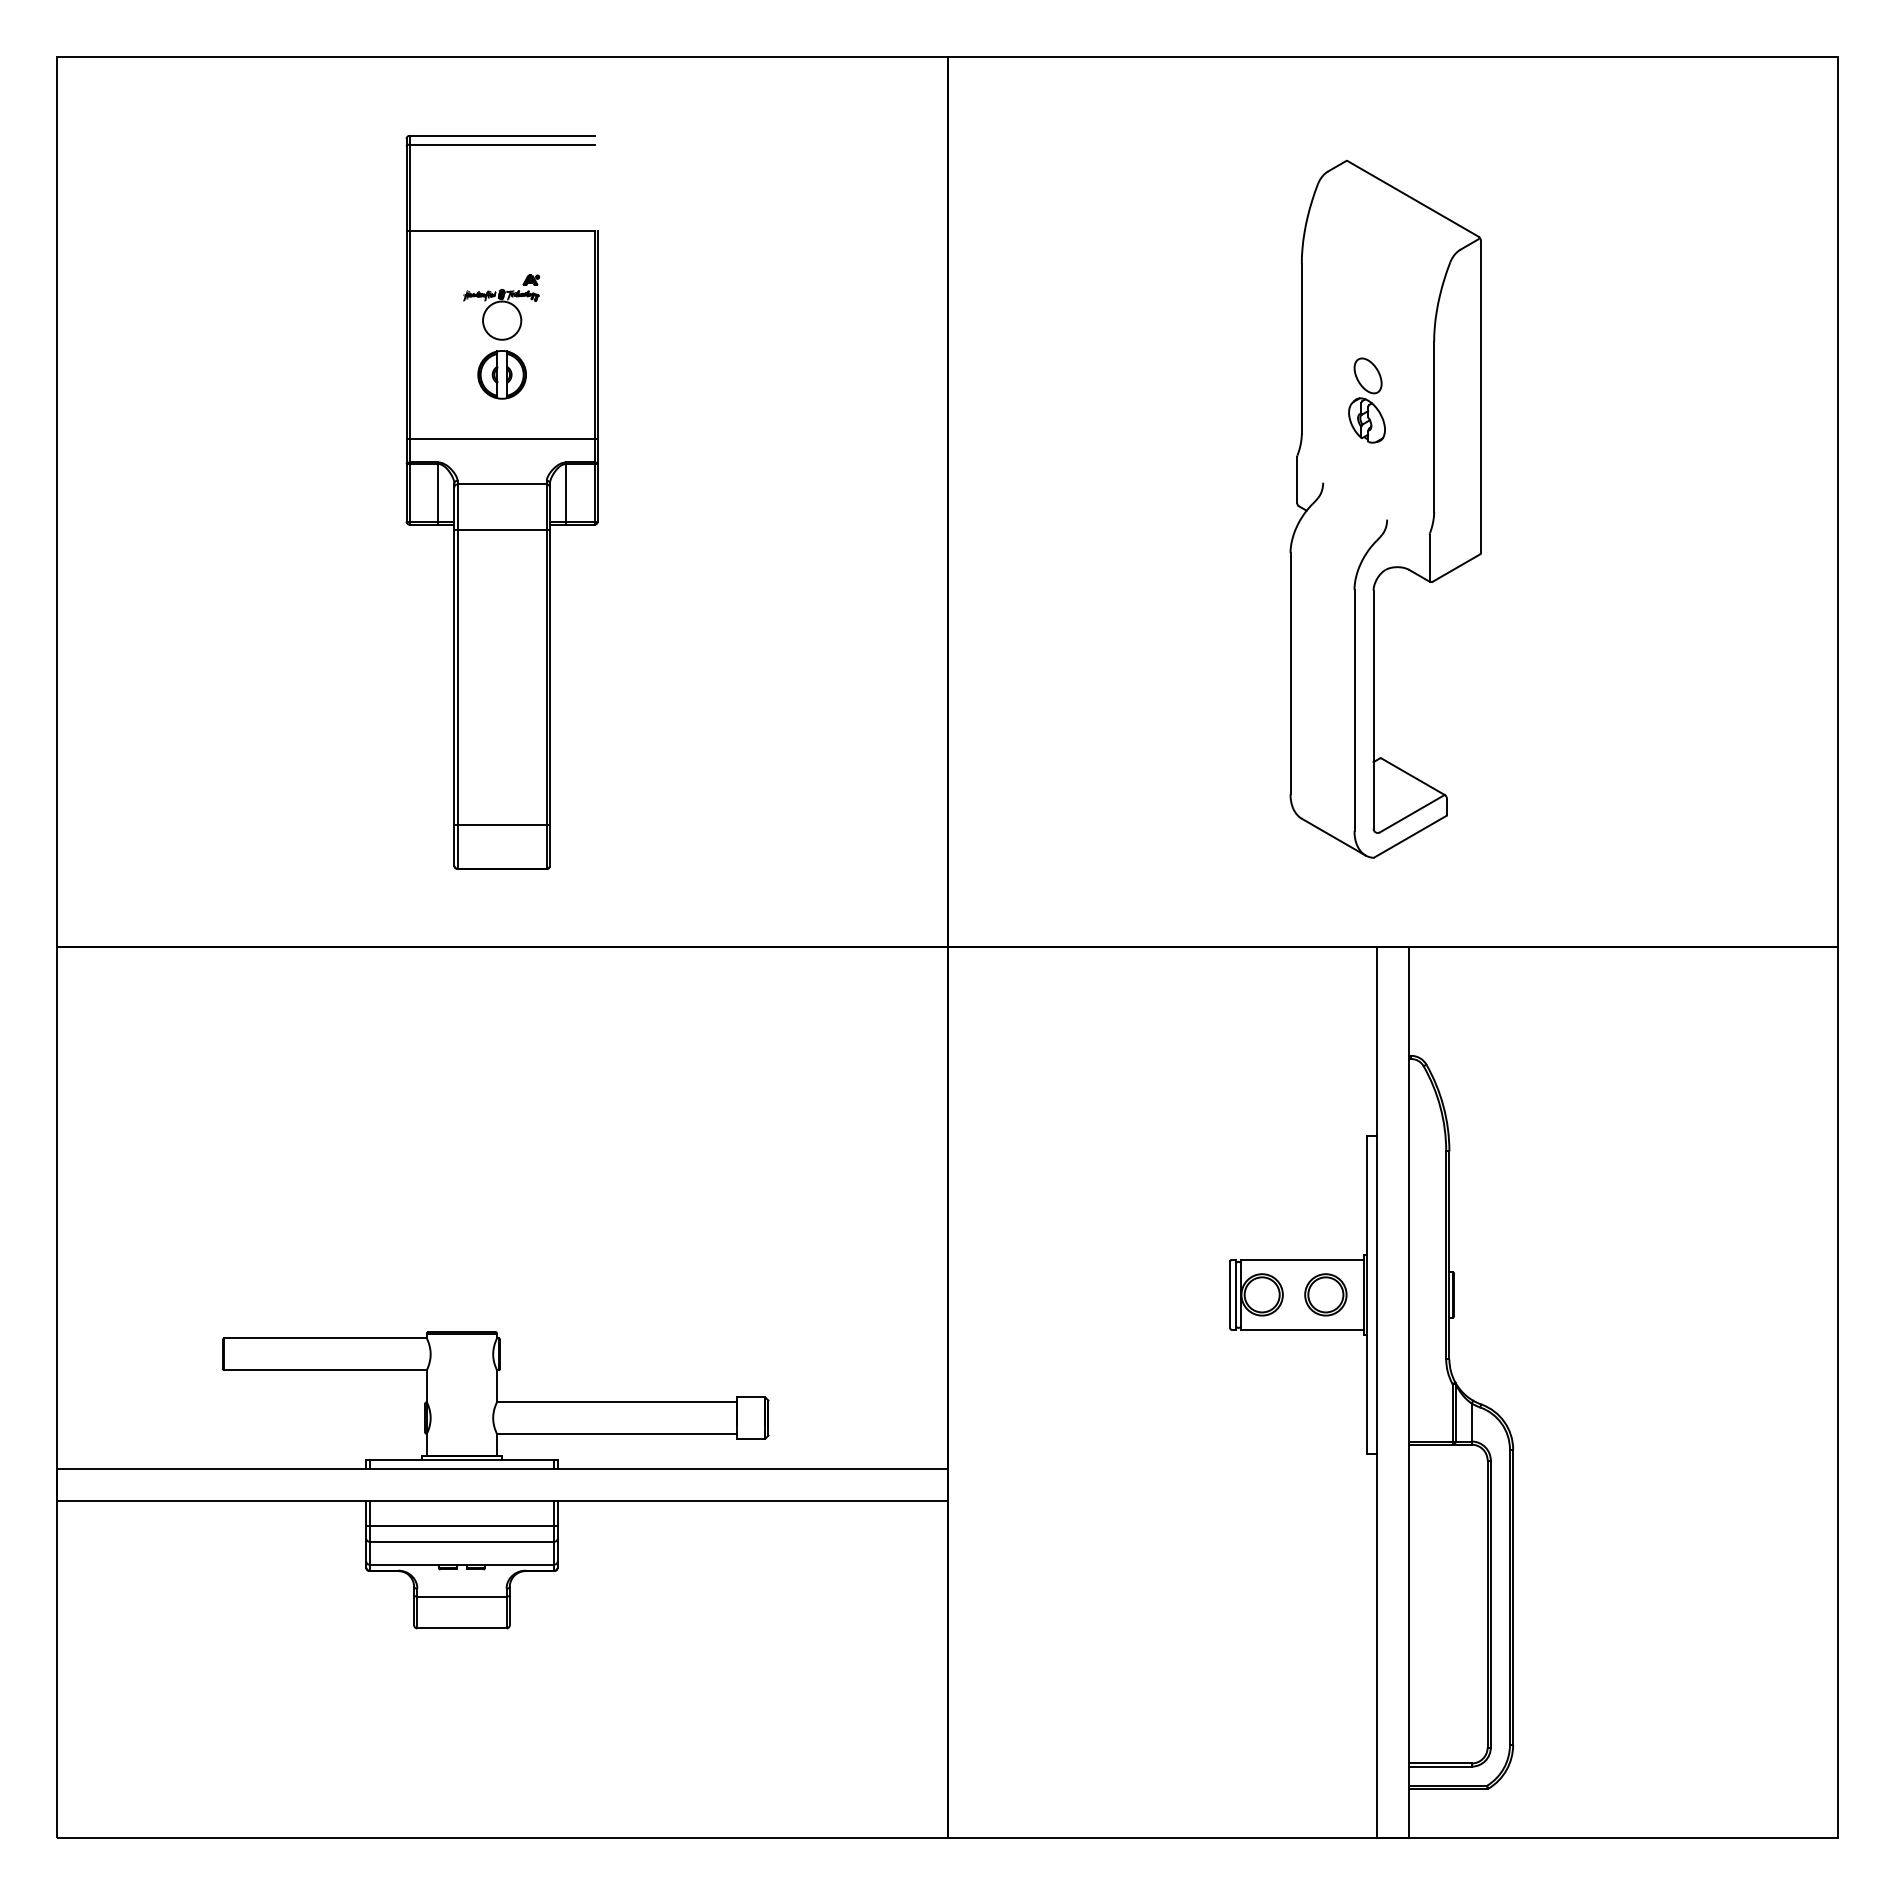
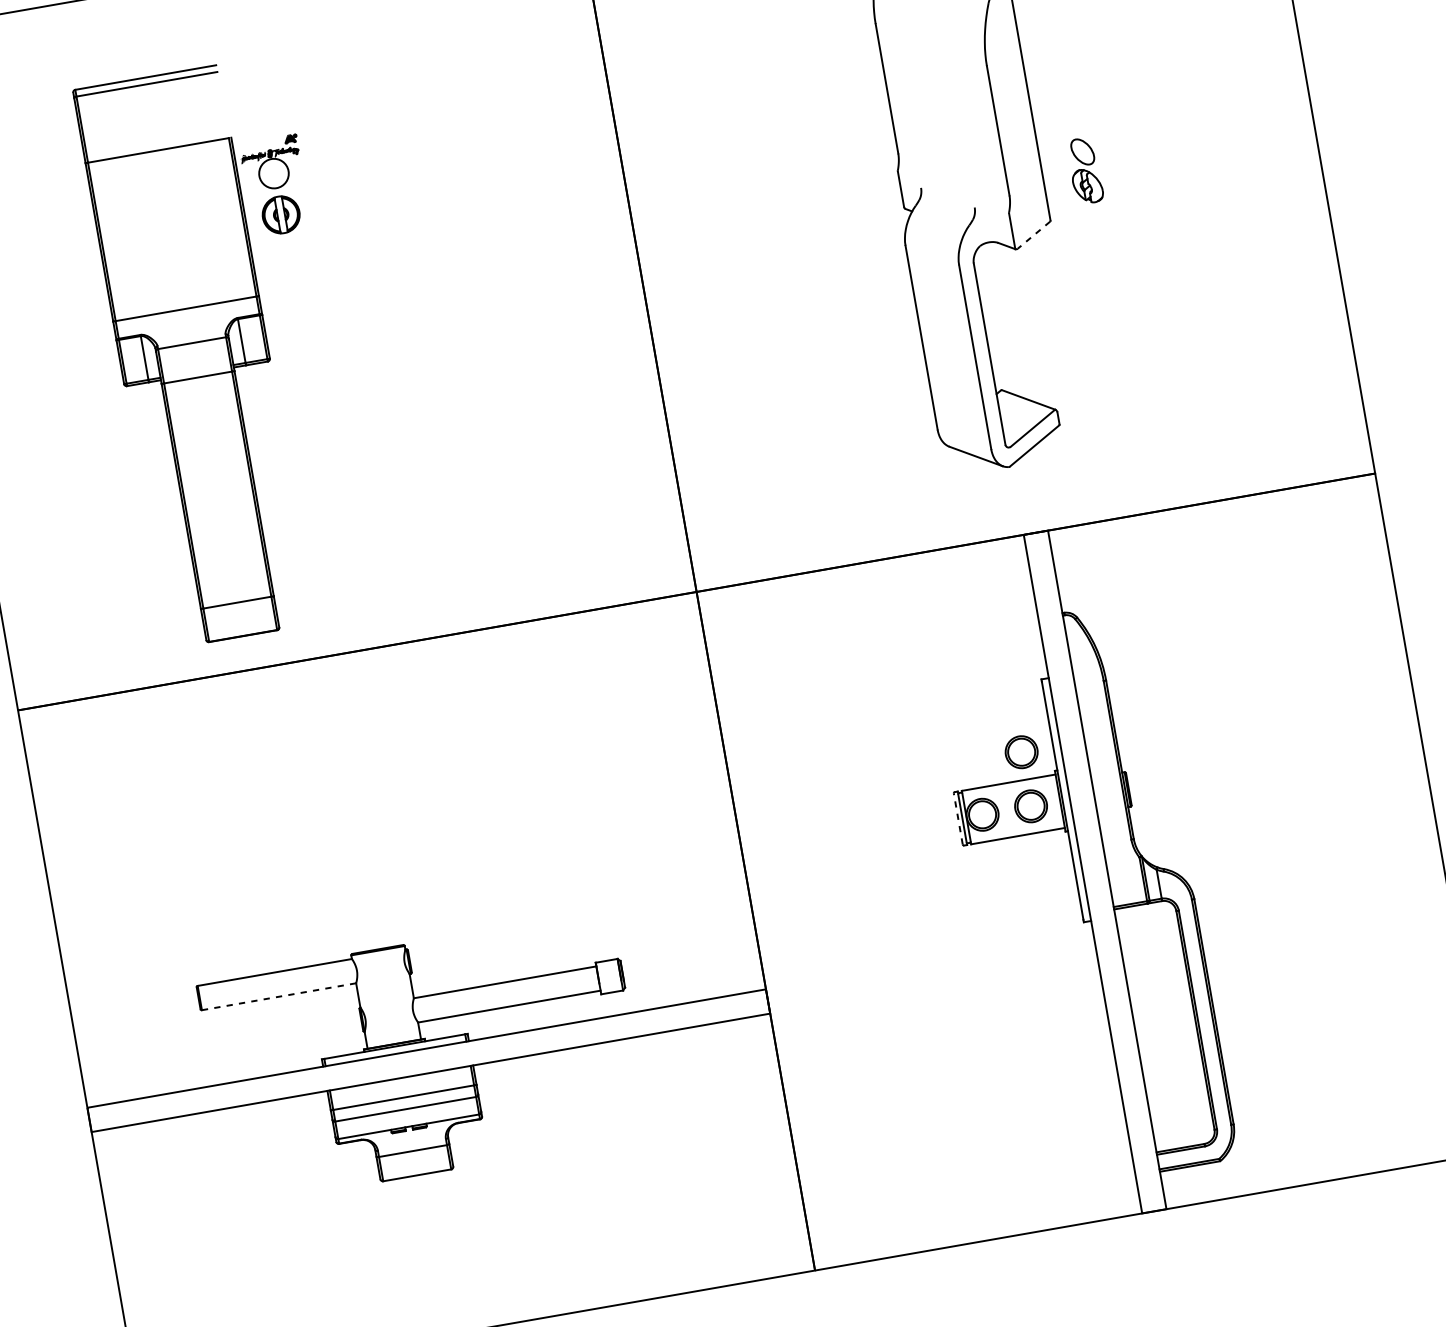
part: (1366, 400) -> (1084, 170), moved
part: (501, 502) -> (193, 357), moved
line: (1456, 568) -> (1034, 235), solid -> dashed
part: (1325, 1223) -> (1021, 751), added
line: (1230, 1294) -> (958, 818), solid -> dashed
line: (326, 1370) -> (279, 996), solid -> dashed

